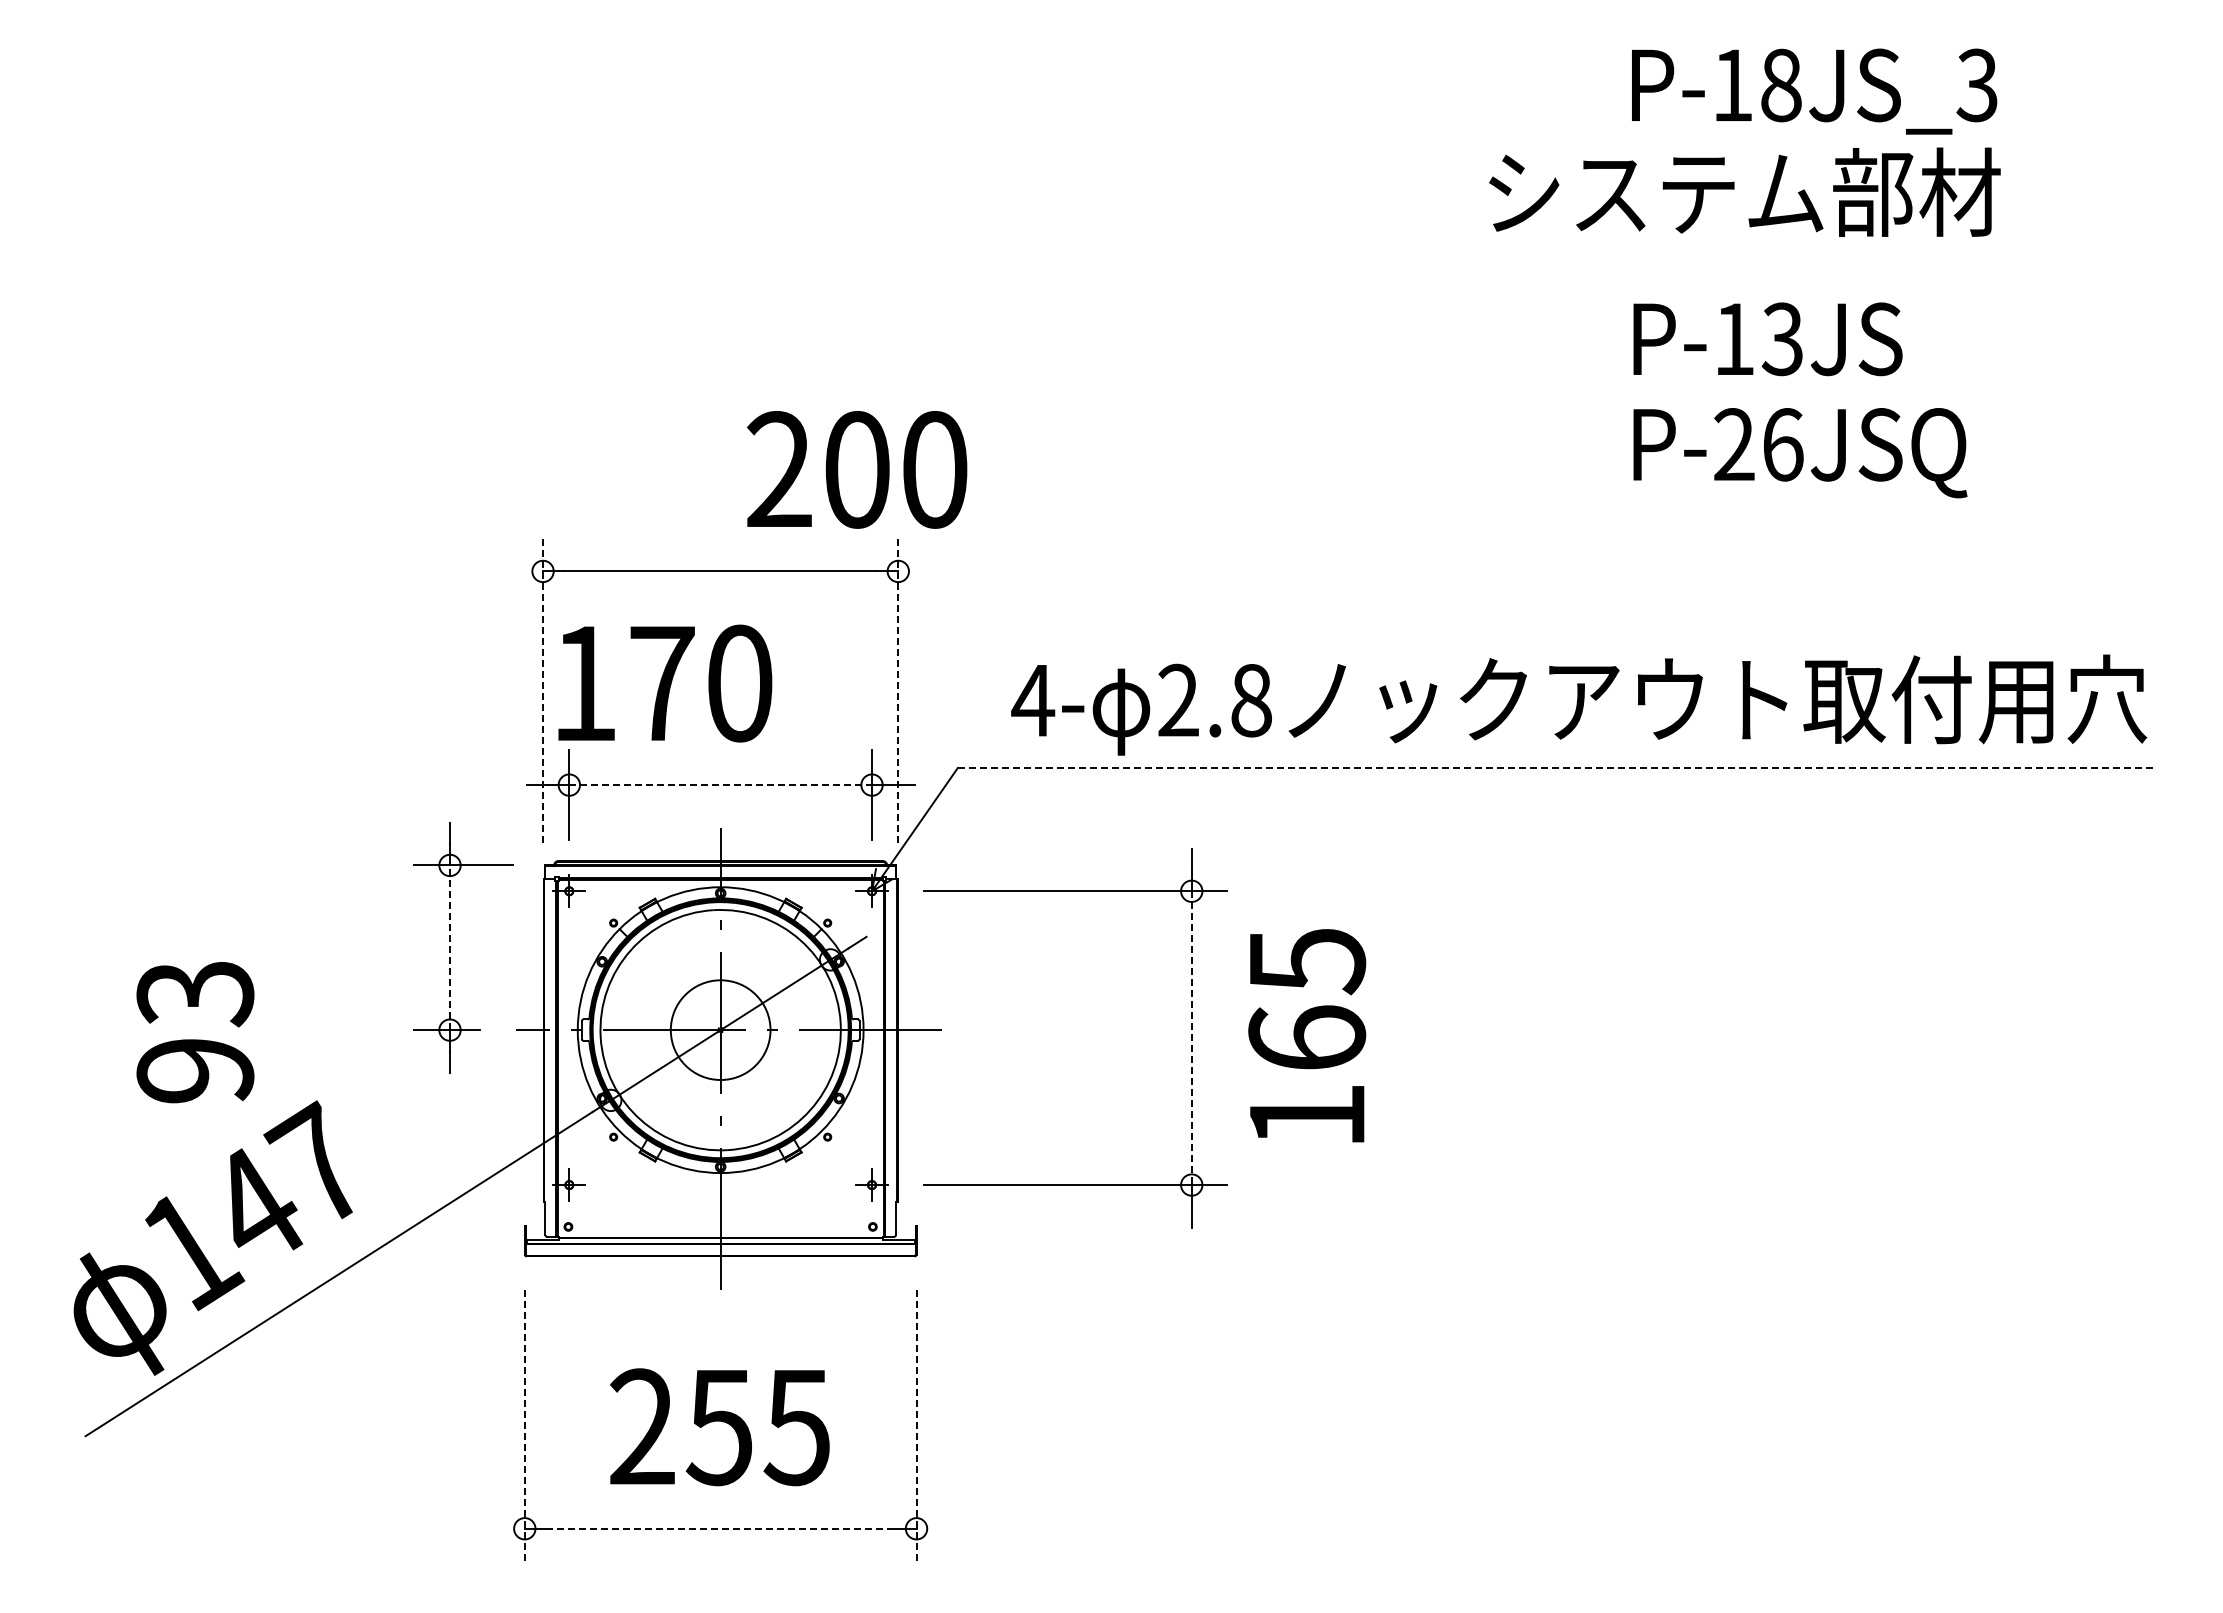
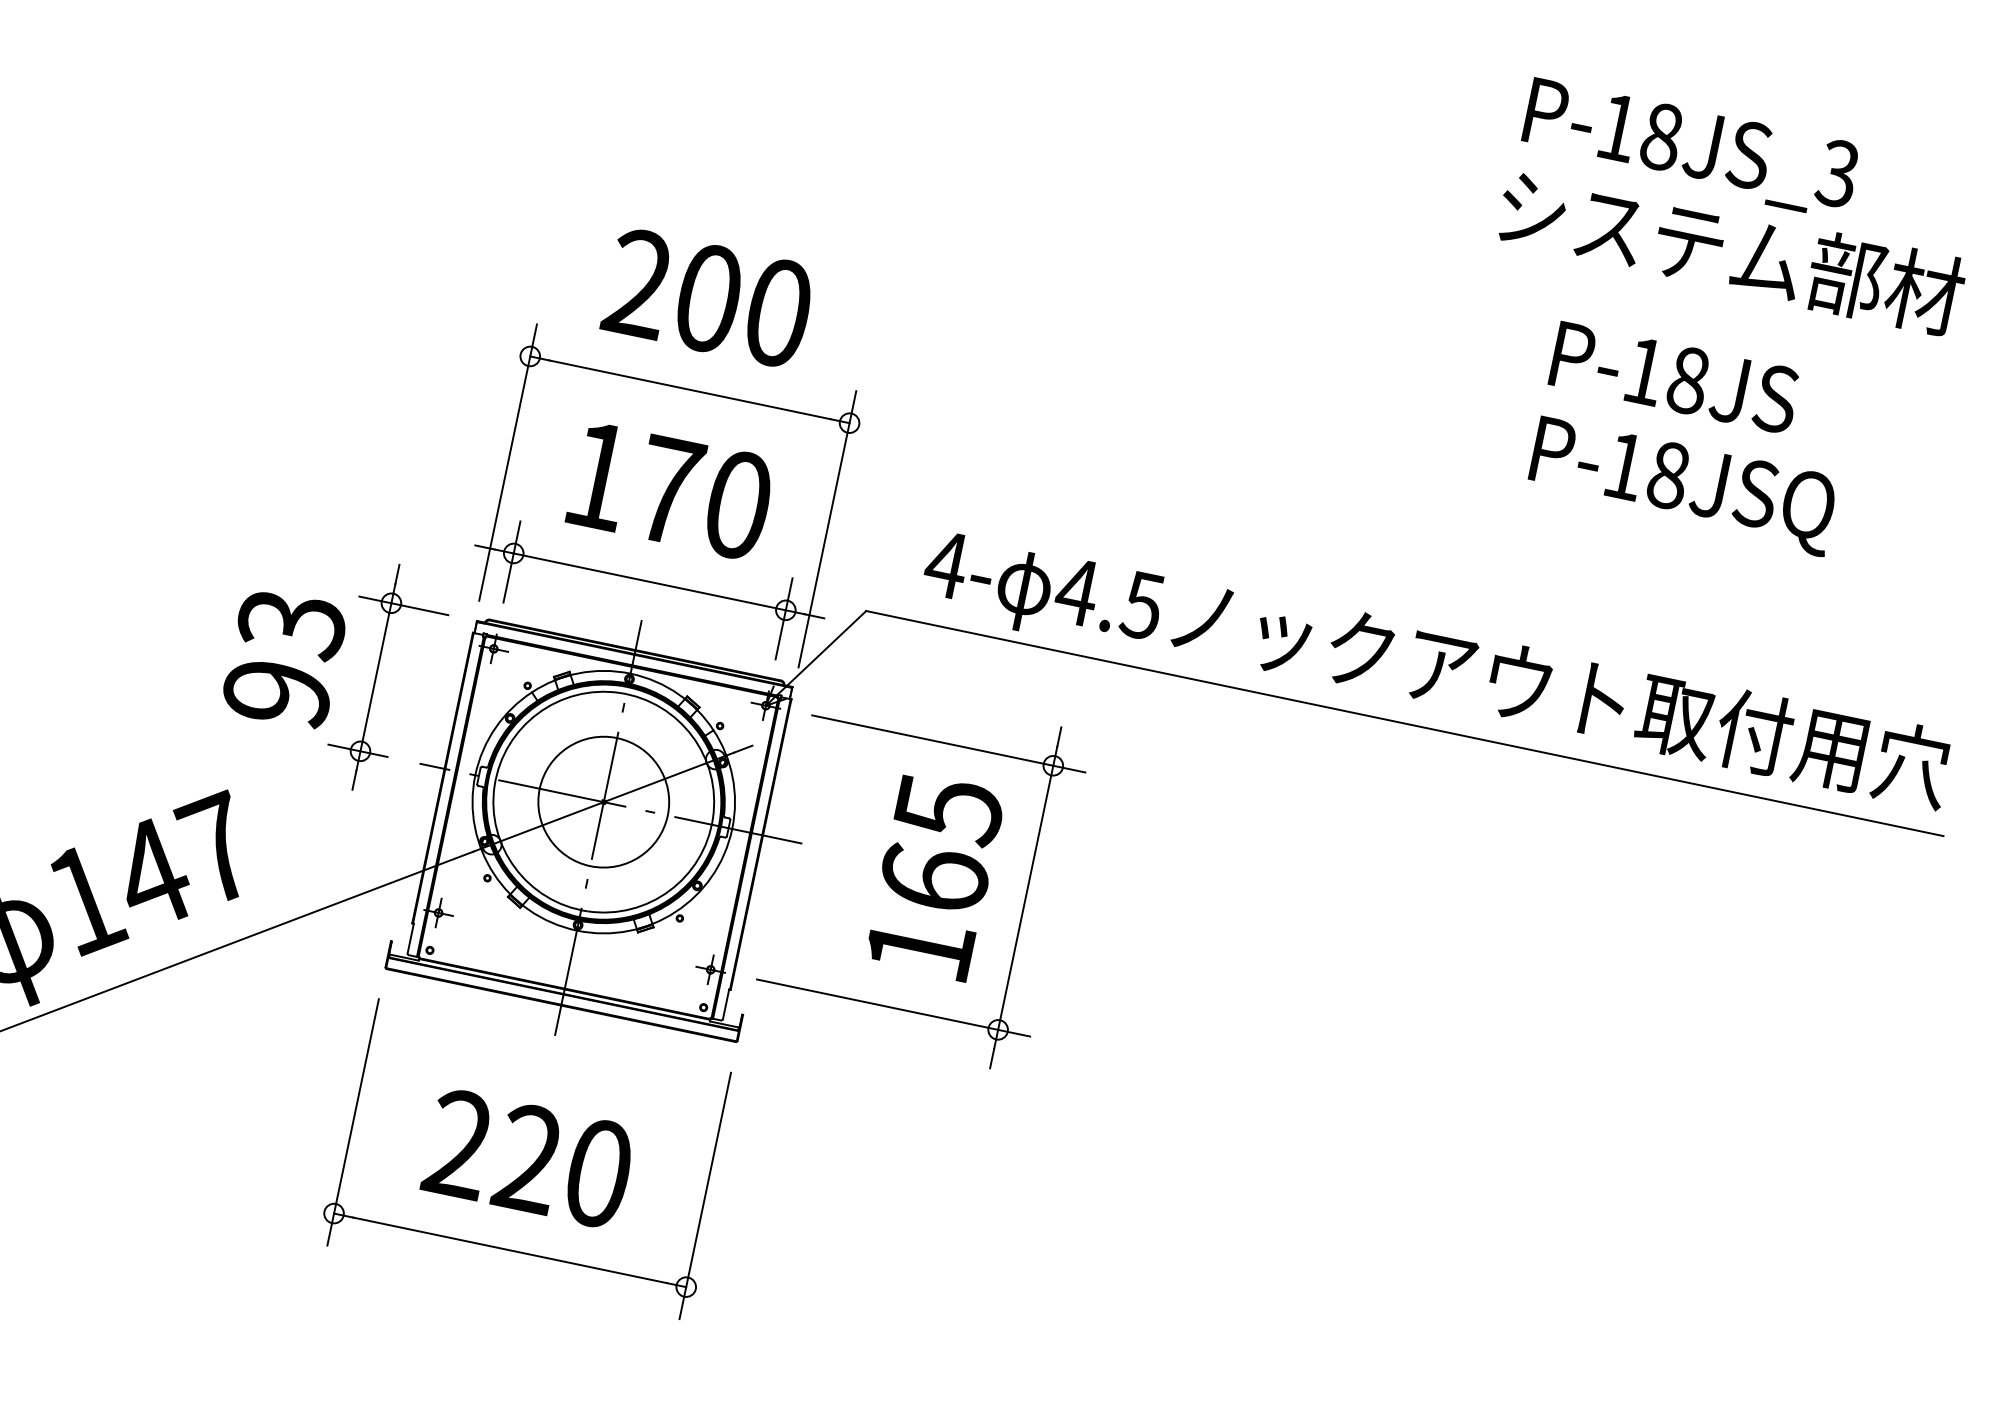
text: (1814, 91) -> (1690, 148), moved
text: (1744, 191) -> (1731, 250), moved
text: (1782, 339) -> (1687, 380), P-13JS -> P-18JS
text: (1758, 444) -> (1646, 470), P-26JSQ -> P-18JSQ
text: (857, 469) -> (708, 298), moved
text: (665, 683) -> (671, 491), moved
line: (543, 689) -> (508, 462), dashed -> solid
line: (898, 689) -> (827, 529), dashed -> solid
text: (1213, 700) -> (1108, 598), 2.8 -> 4.5
line: (1557, 767) -> (1405, 723), dashed -> solid
line: (721, 785) -> (650, 582), dashed -> solid
line: (450, 947) -> (376, 677), dashed -> solid
circle: (720, 1029) -> (603, 801), size x1.43
text: (195, 1032) -> (284, 658), moved
text: (1307, 1035) -> (935, 876), moved
line: (1191, 1038) -> (1025, 898), dashed -> solid
line: (524, 1427) -> (352, 1122), dashed -> solid
text: (757, 1427) -> (562, 1166), 255 -> 220
line: (916, 1427) -> (705, 1196), dashed -> solid
line: (720, 1528) -> (510, 1250), dashed -> solid

